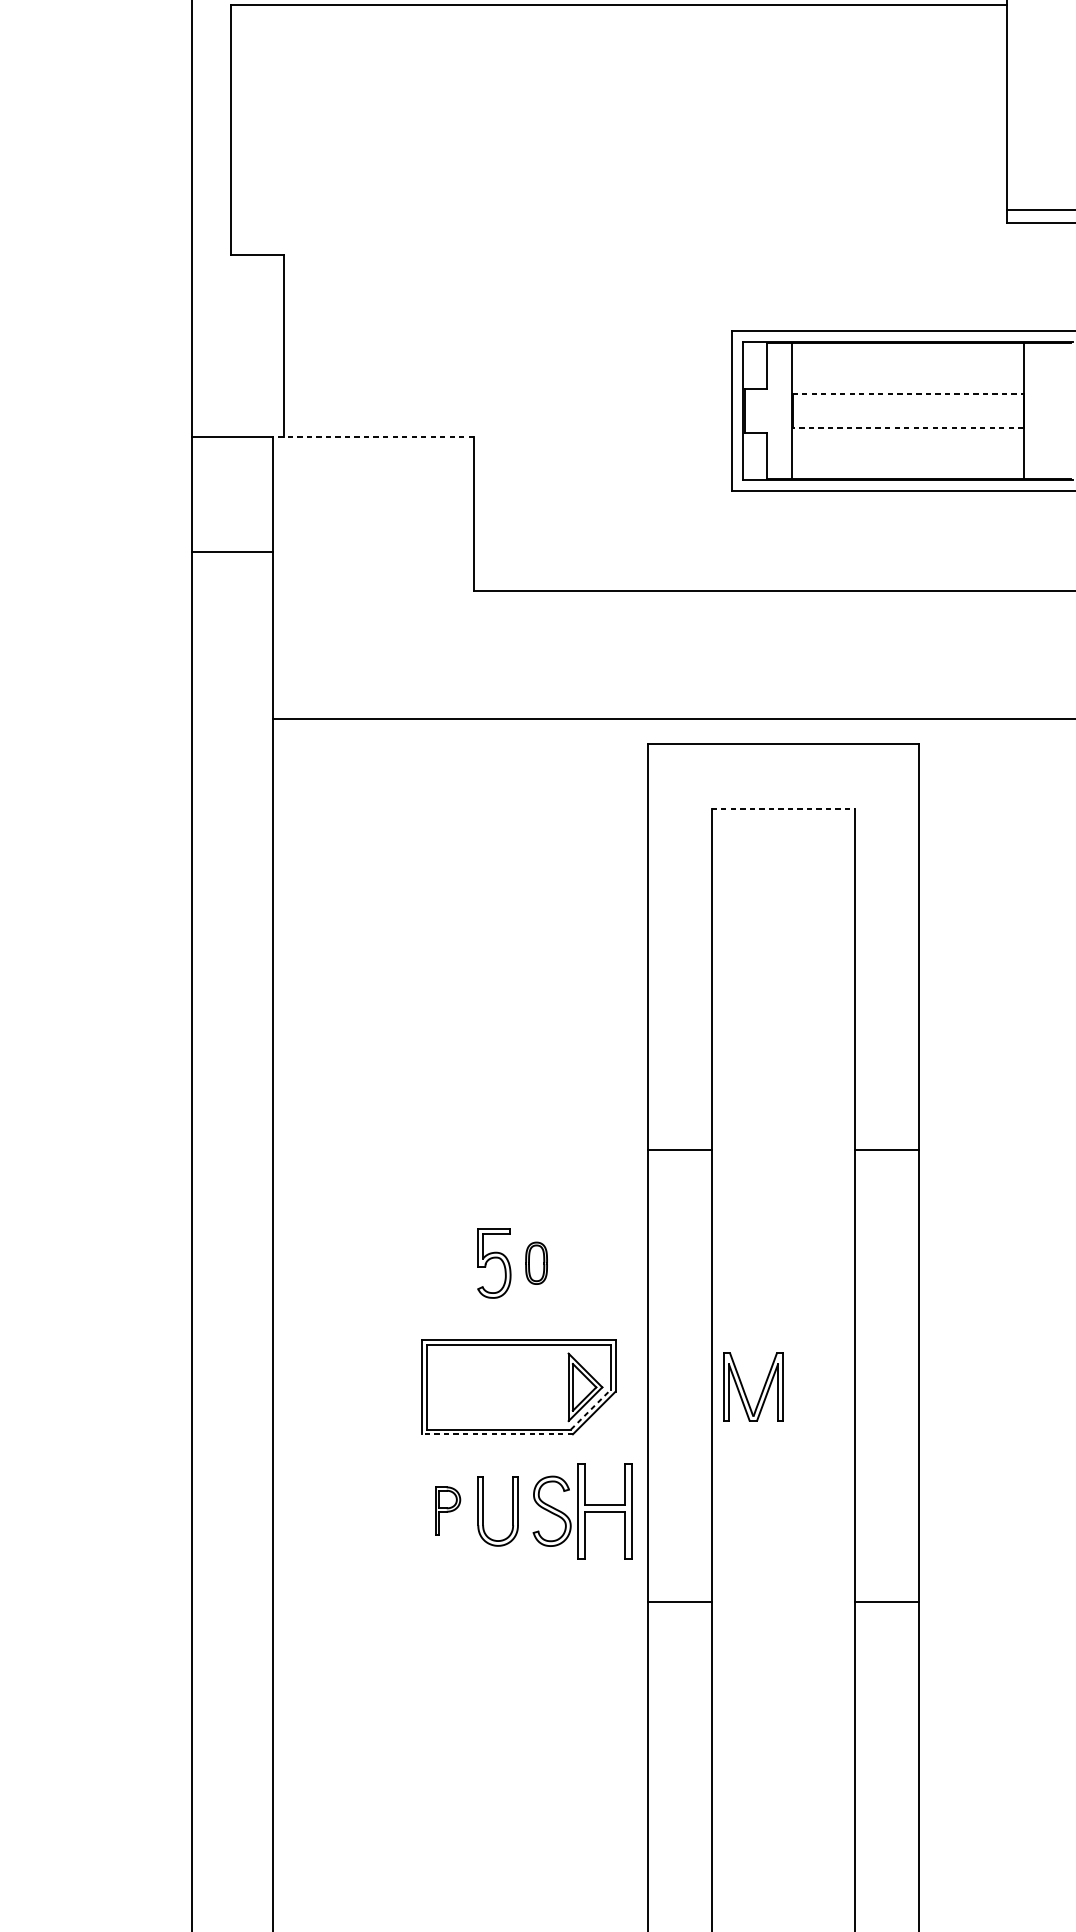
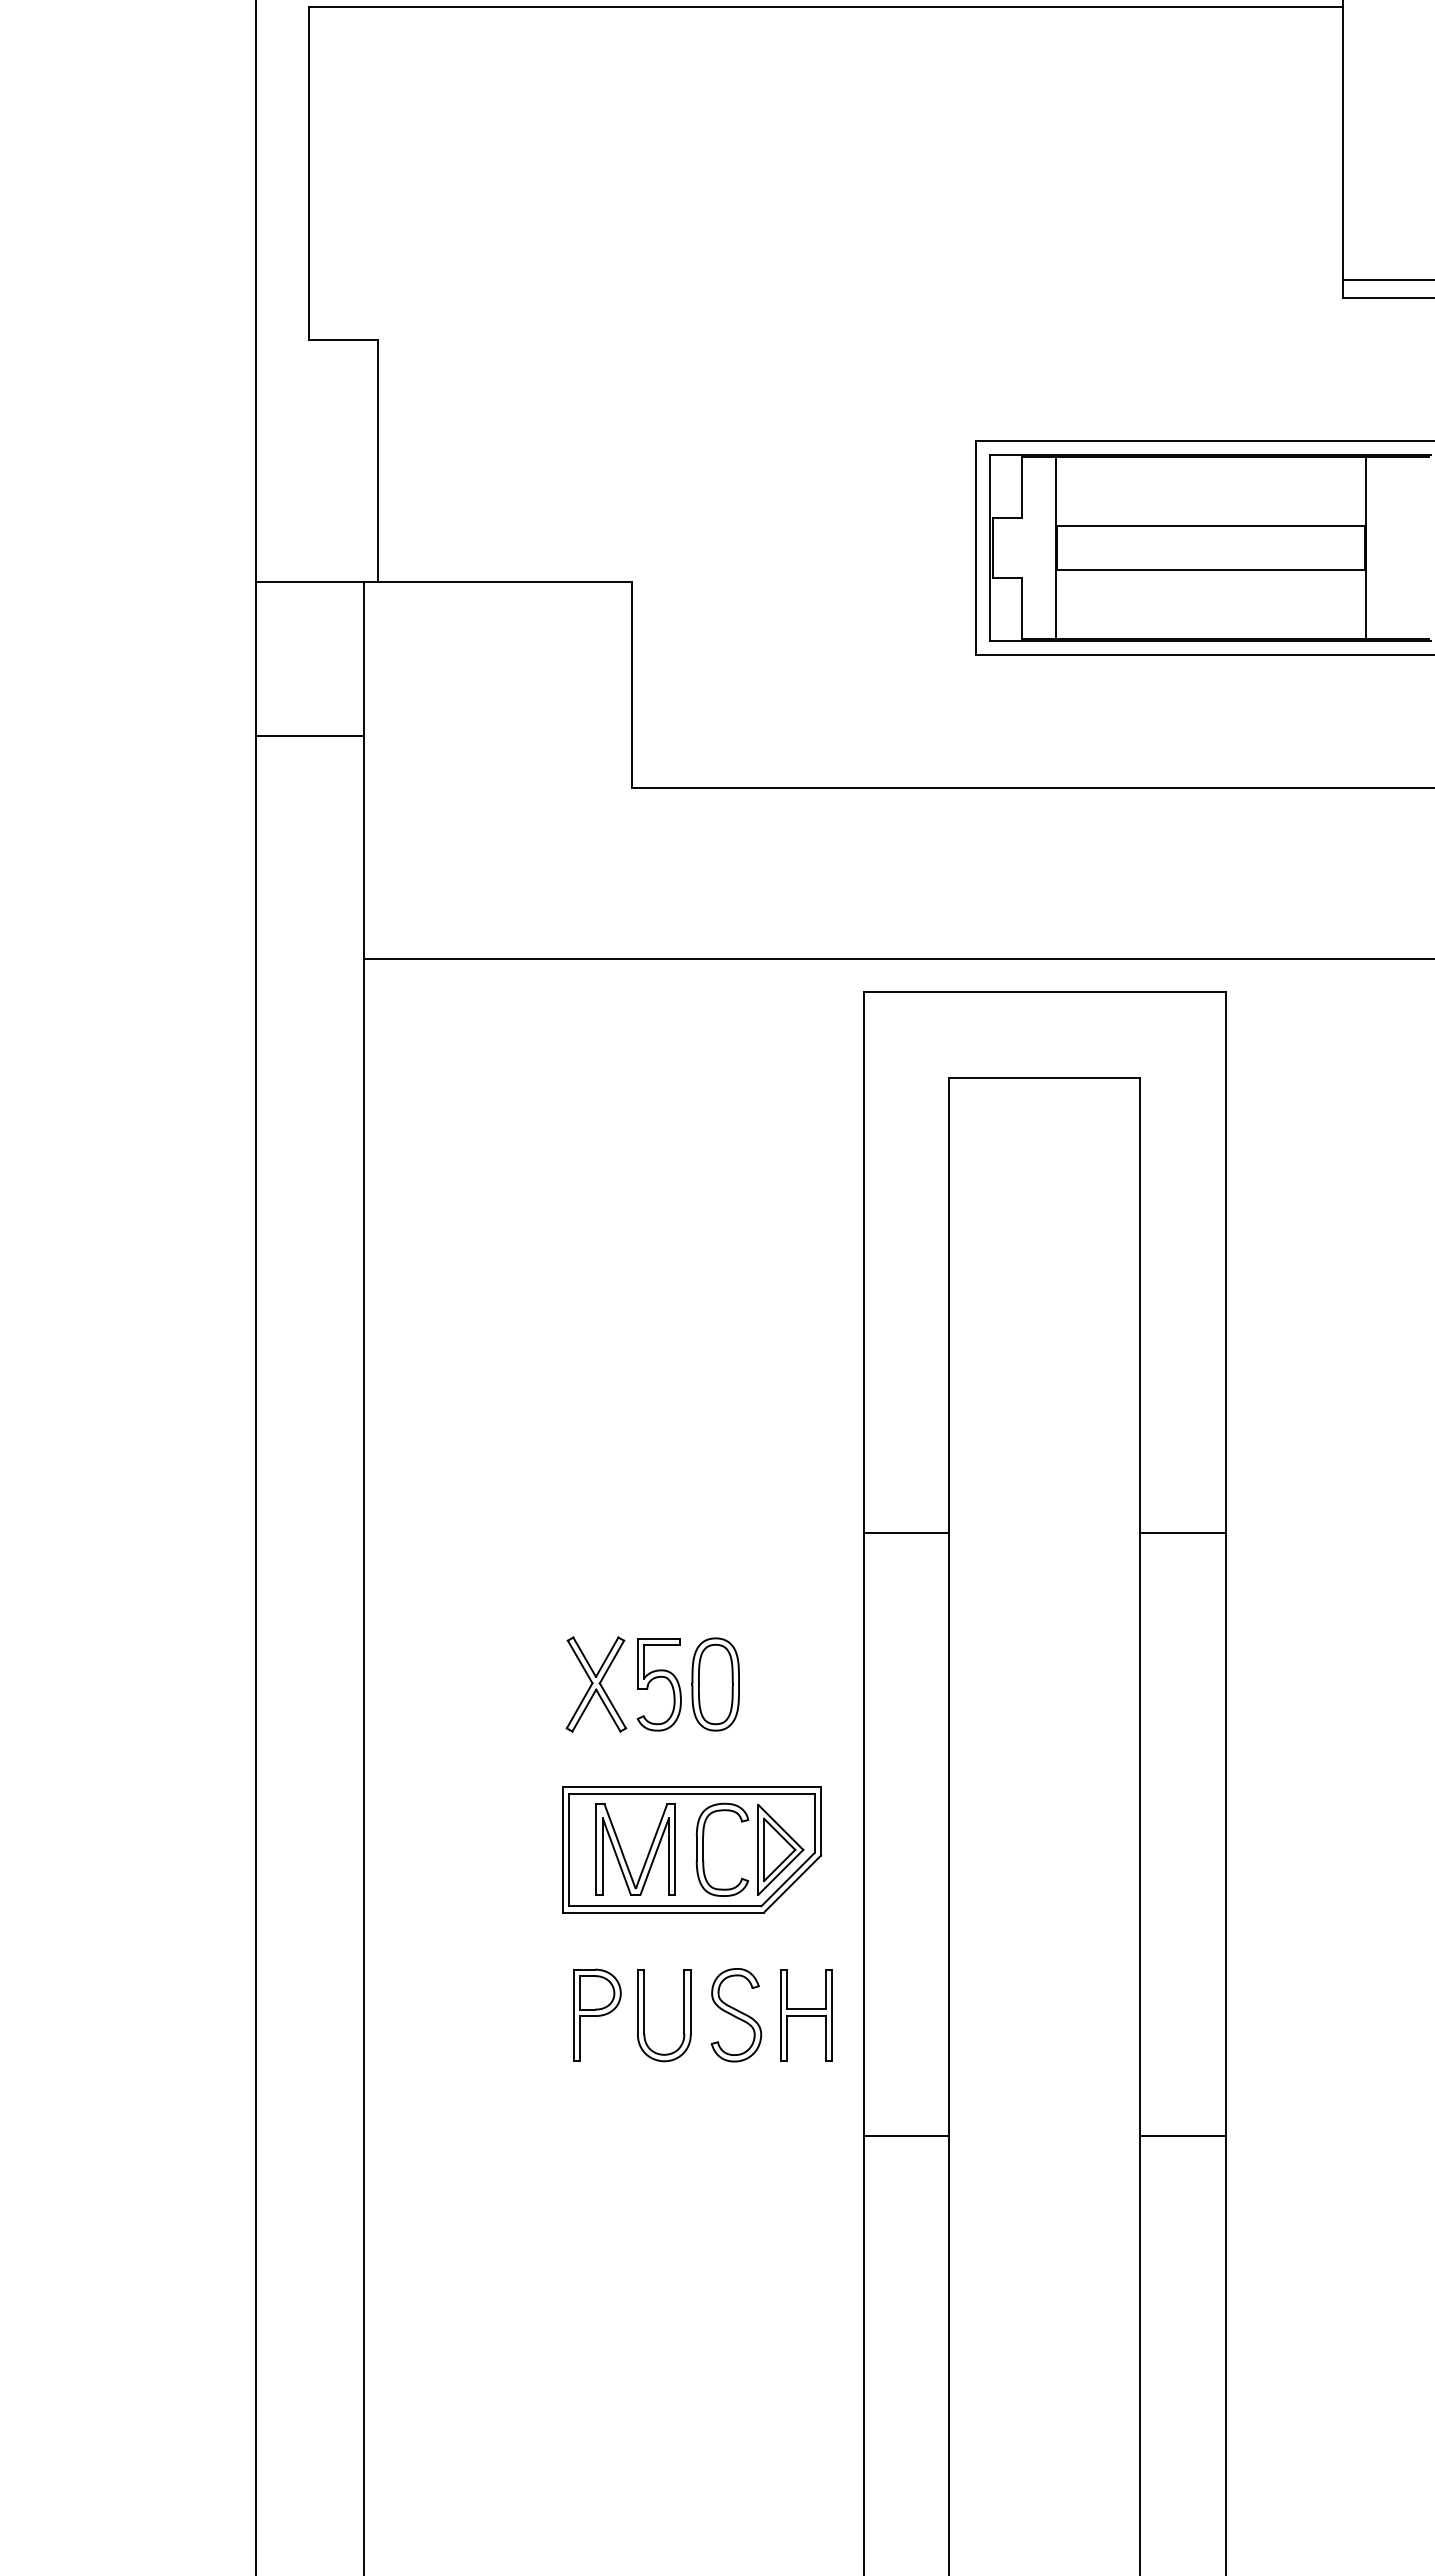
line: (907, 394) -> (1210, 525), dashed -> solid
line: (907, 427) -> (1210, 570), dashed -> solid
line: (373, 436) -> (498, 582), dashed -> solid
line: (783, 808) -> (1044, 1078), dashed -> solid
part: (447, 1263) -> (596, 1684), added
part: (536, 1263) -> (715, 1684), size x1.67
part: (527, 1387) -> (703, 1849), added
part: (744, 1389) -> (623, 1852), moved
line: (591, 1409) -> (788, 1879), dashed -> solid
line: (497, 1434) -> (663, 1912), dashed -> solid
part: (448, 1510) -> (597, 2014), size x1.43
part: (604, 1511) -> (806, 2015), size x0.71

